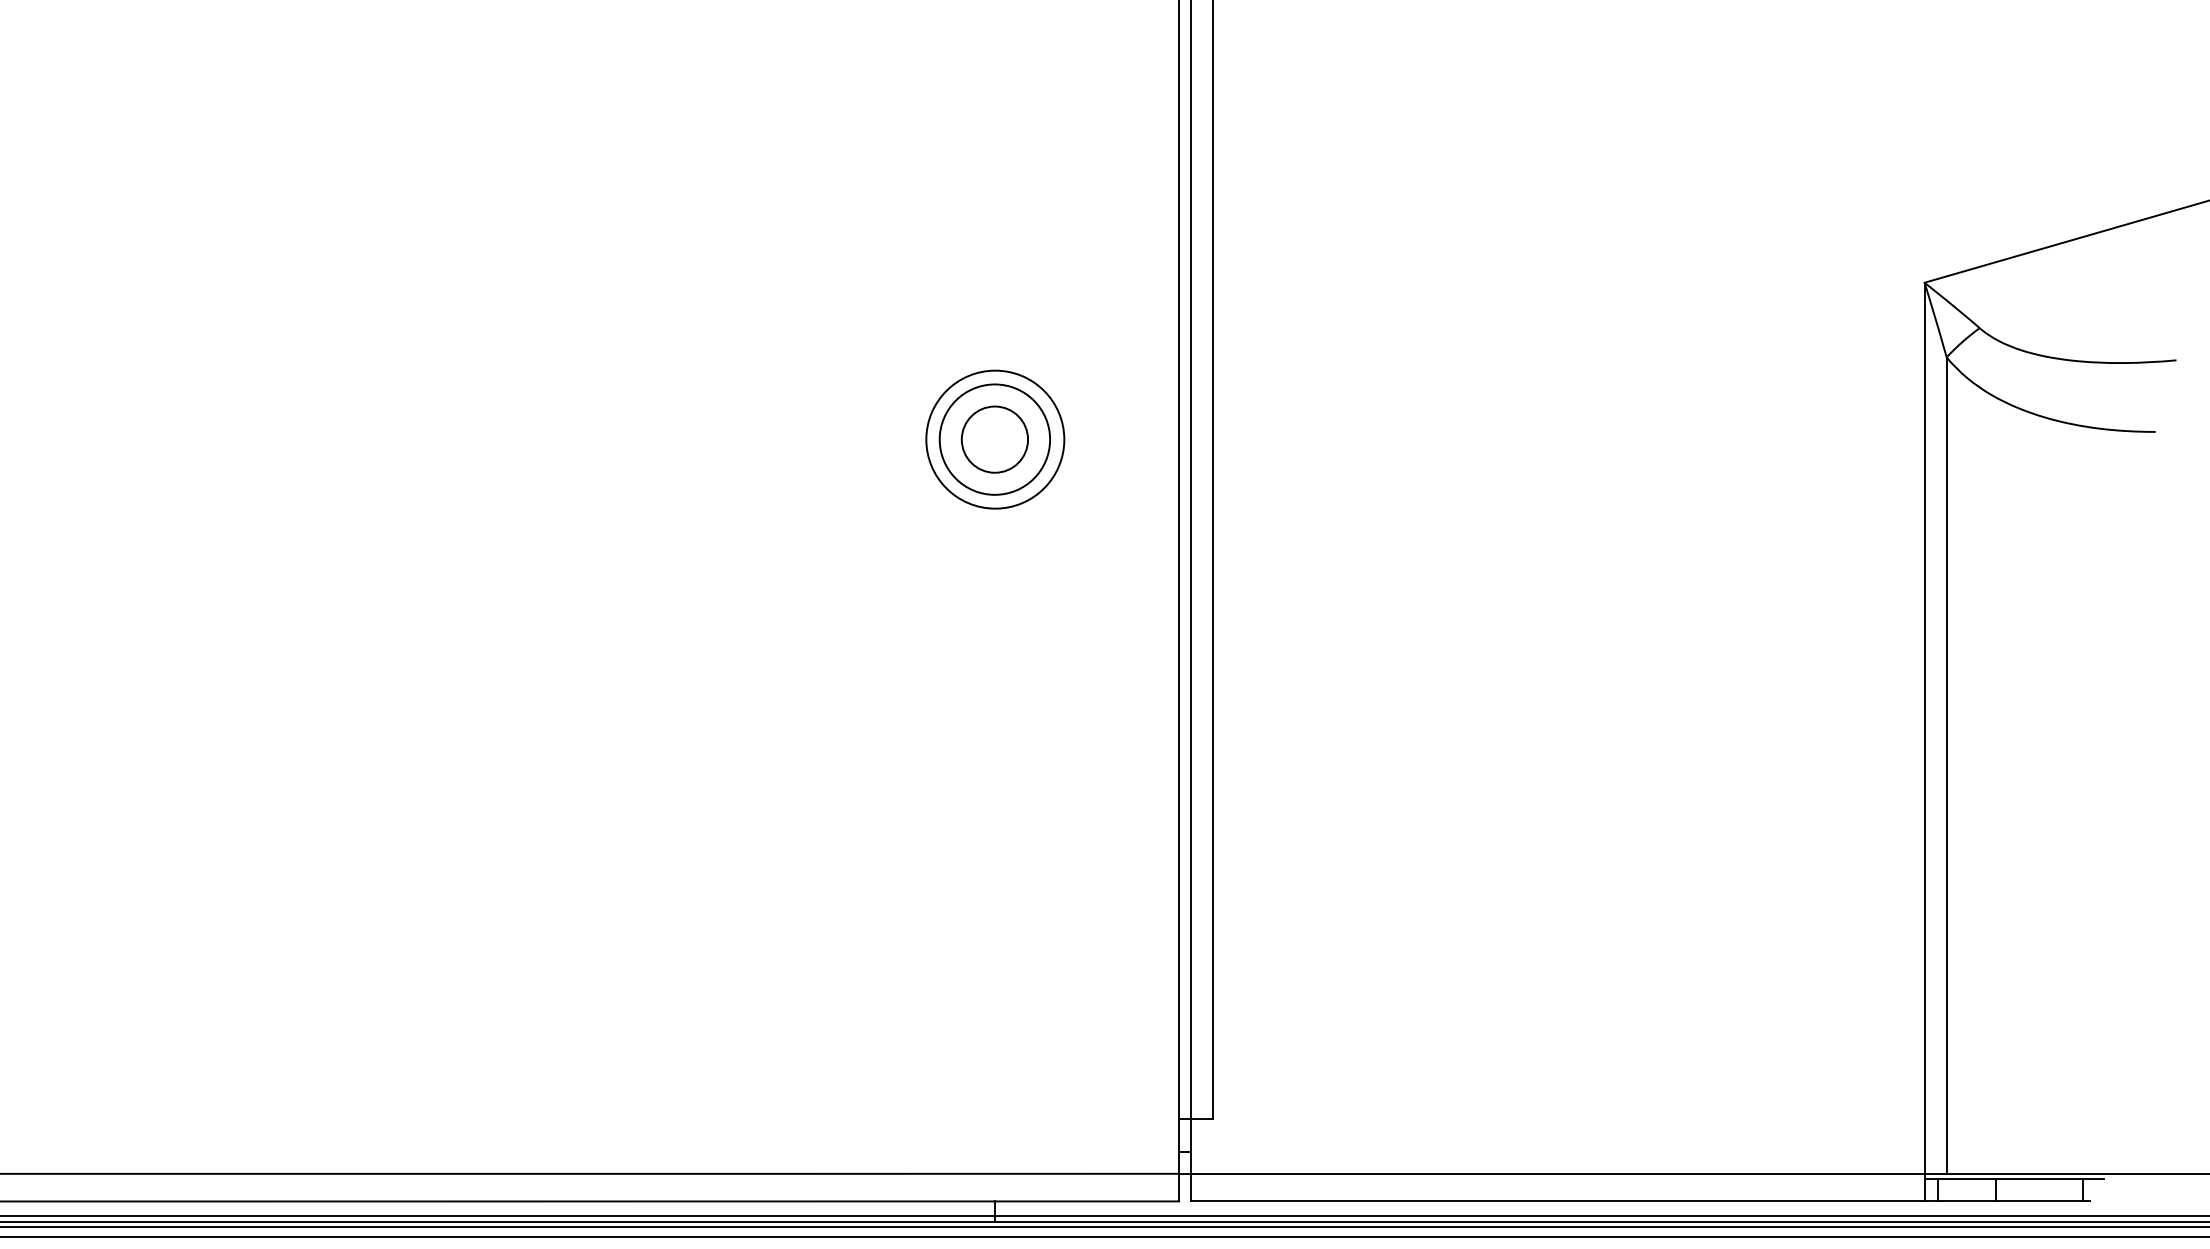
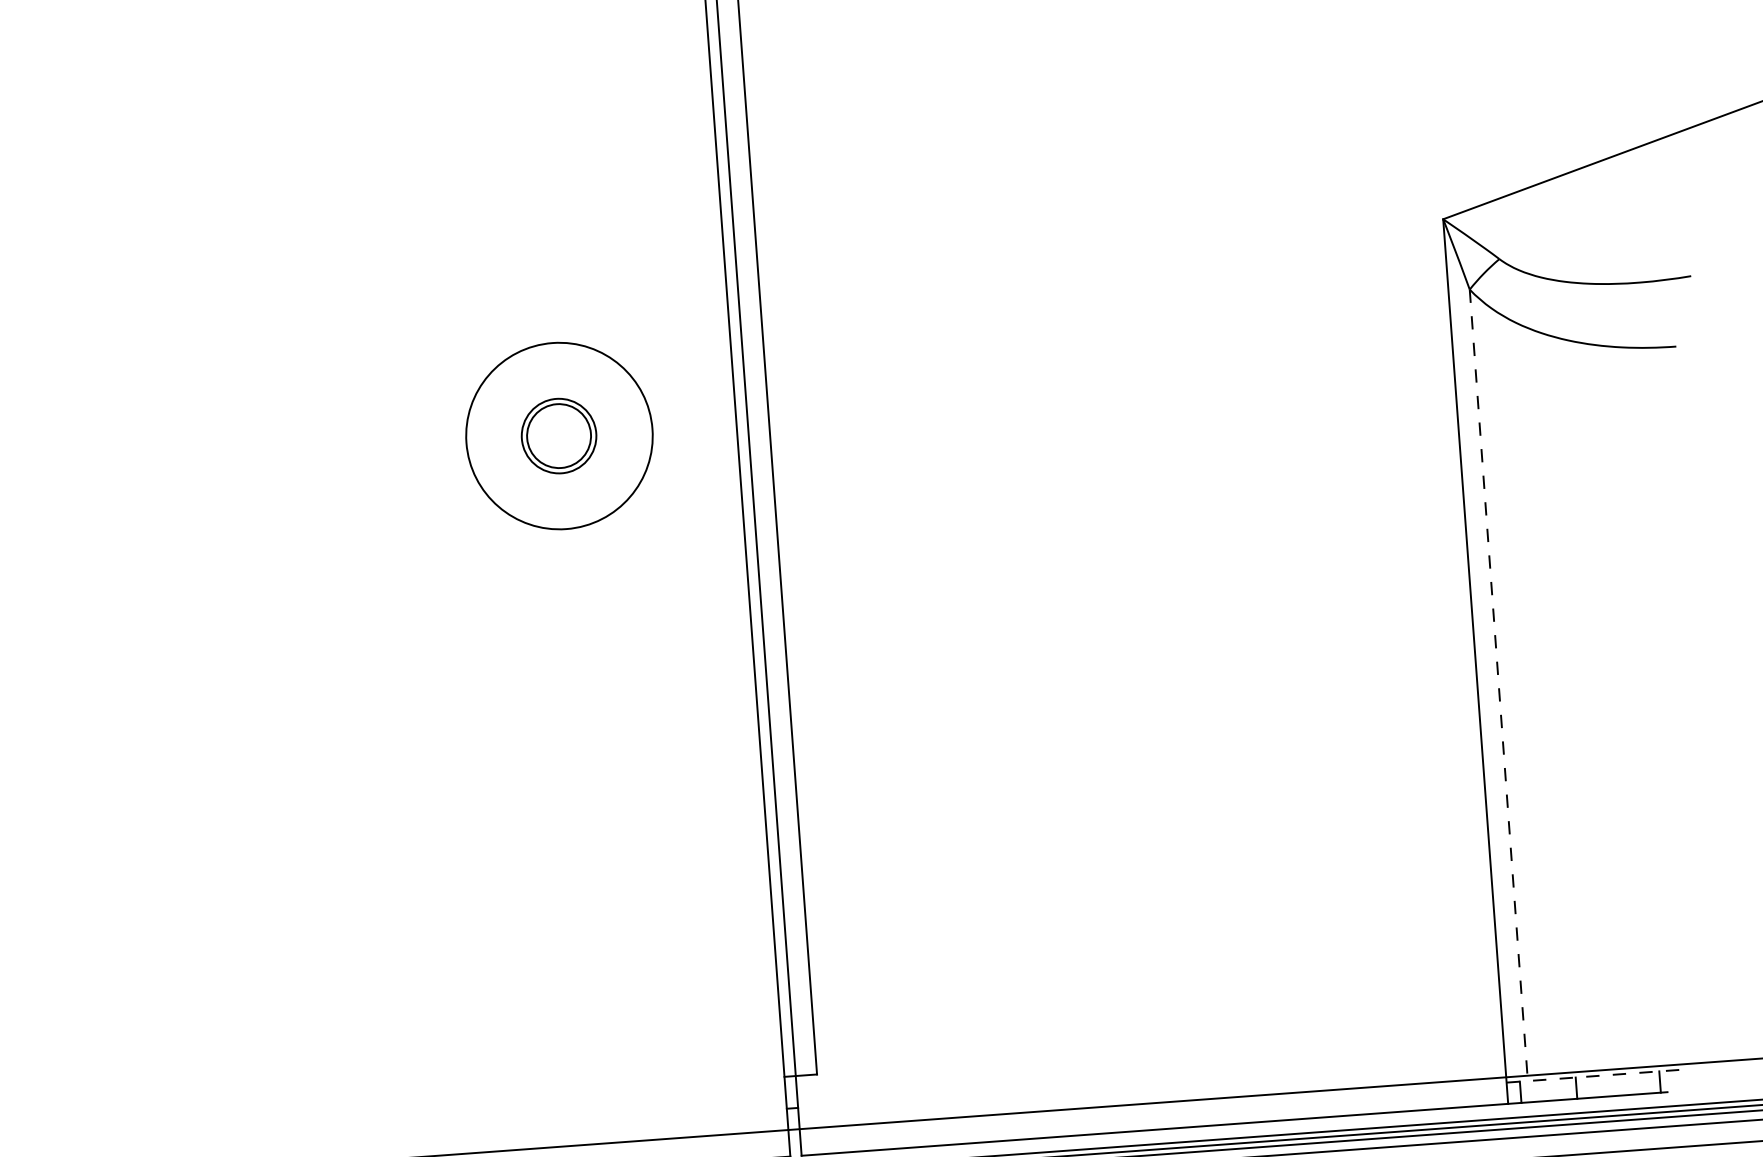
circle: (994, 439) -> (558, 435), size x0.7
circle: (995, 439) -> (559, 435), size x1.4
line: (1946, 766) -> (1498, 683), solid -> dashed
line: (2014, 1179) -> (1593, 1076), solid -> dashed

